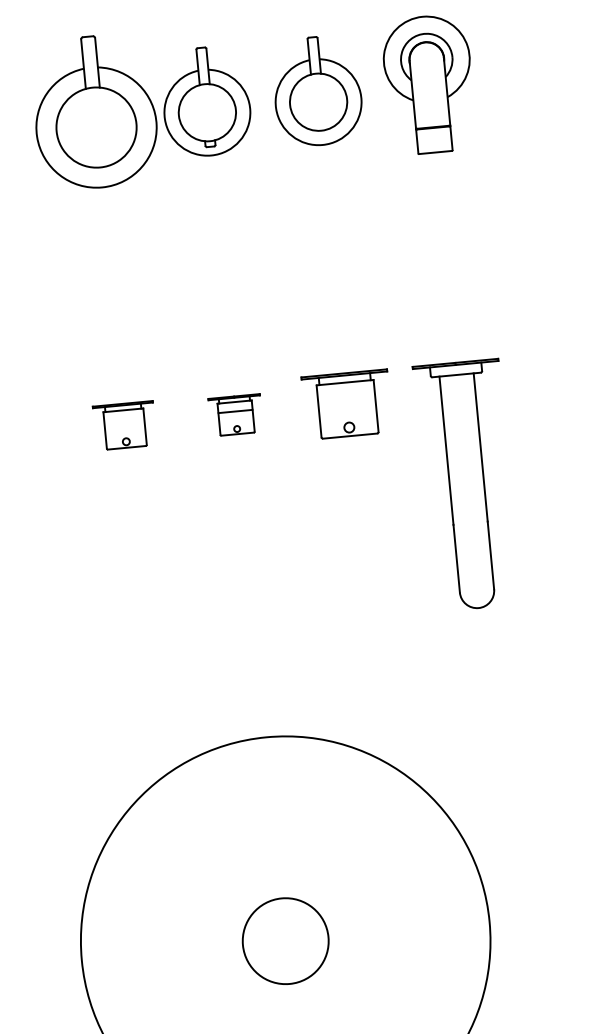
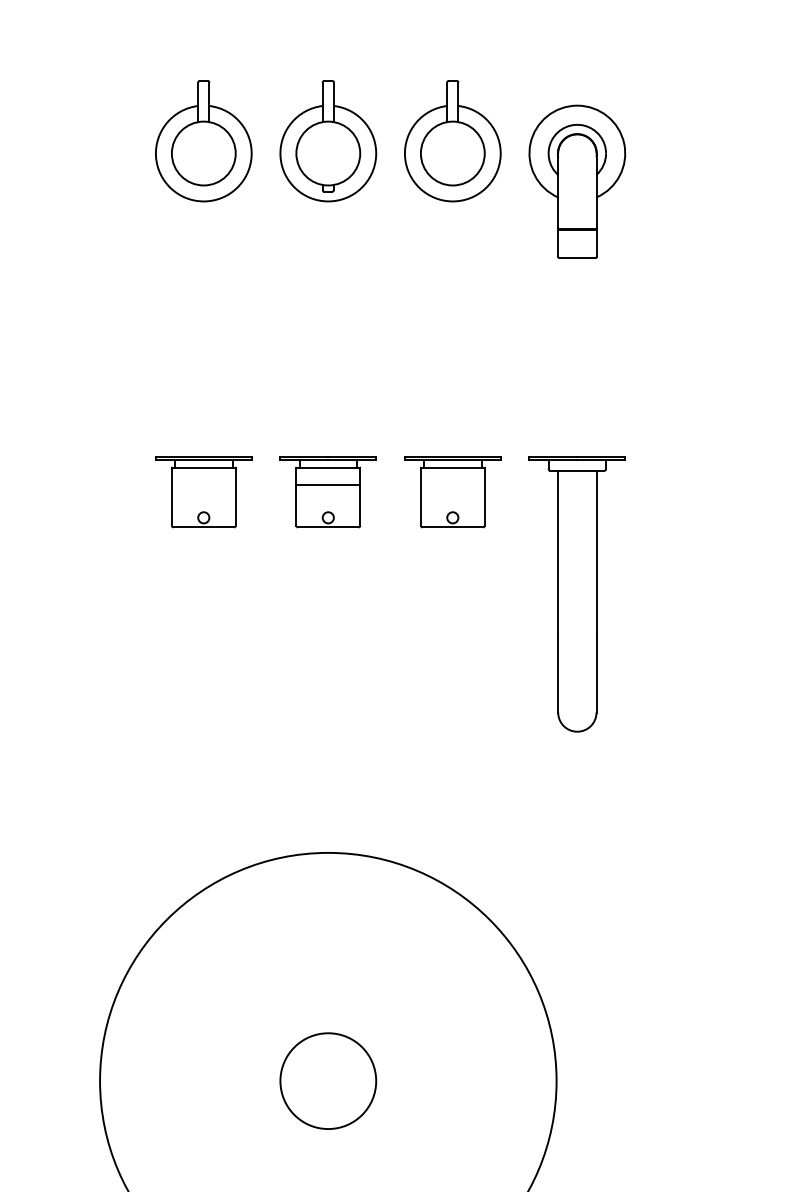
part: (429, 84) -> (577, 181), moved
part: (94, 112) -> (203, 141), size x0.71
part: (235, 415) -> (327, 492), size x1.67
part: (124, 425) -> (203, 492), size x1.43

